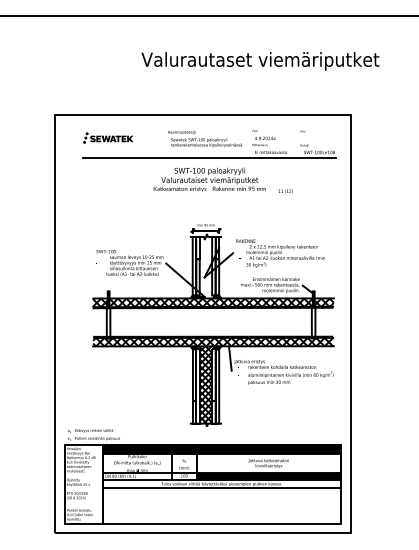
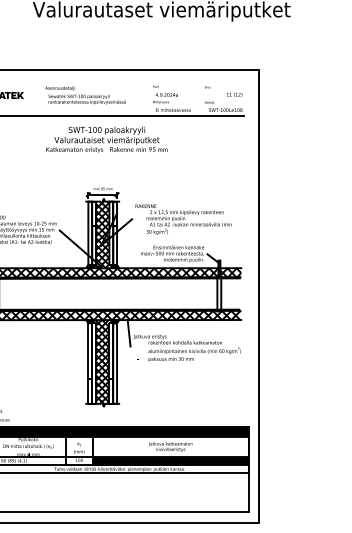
text: (205, 138) -> (85, 95), moved
text: (285, 191) -> (234, 95), moved
hatch: (205, 266) -> (102, 233), added

